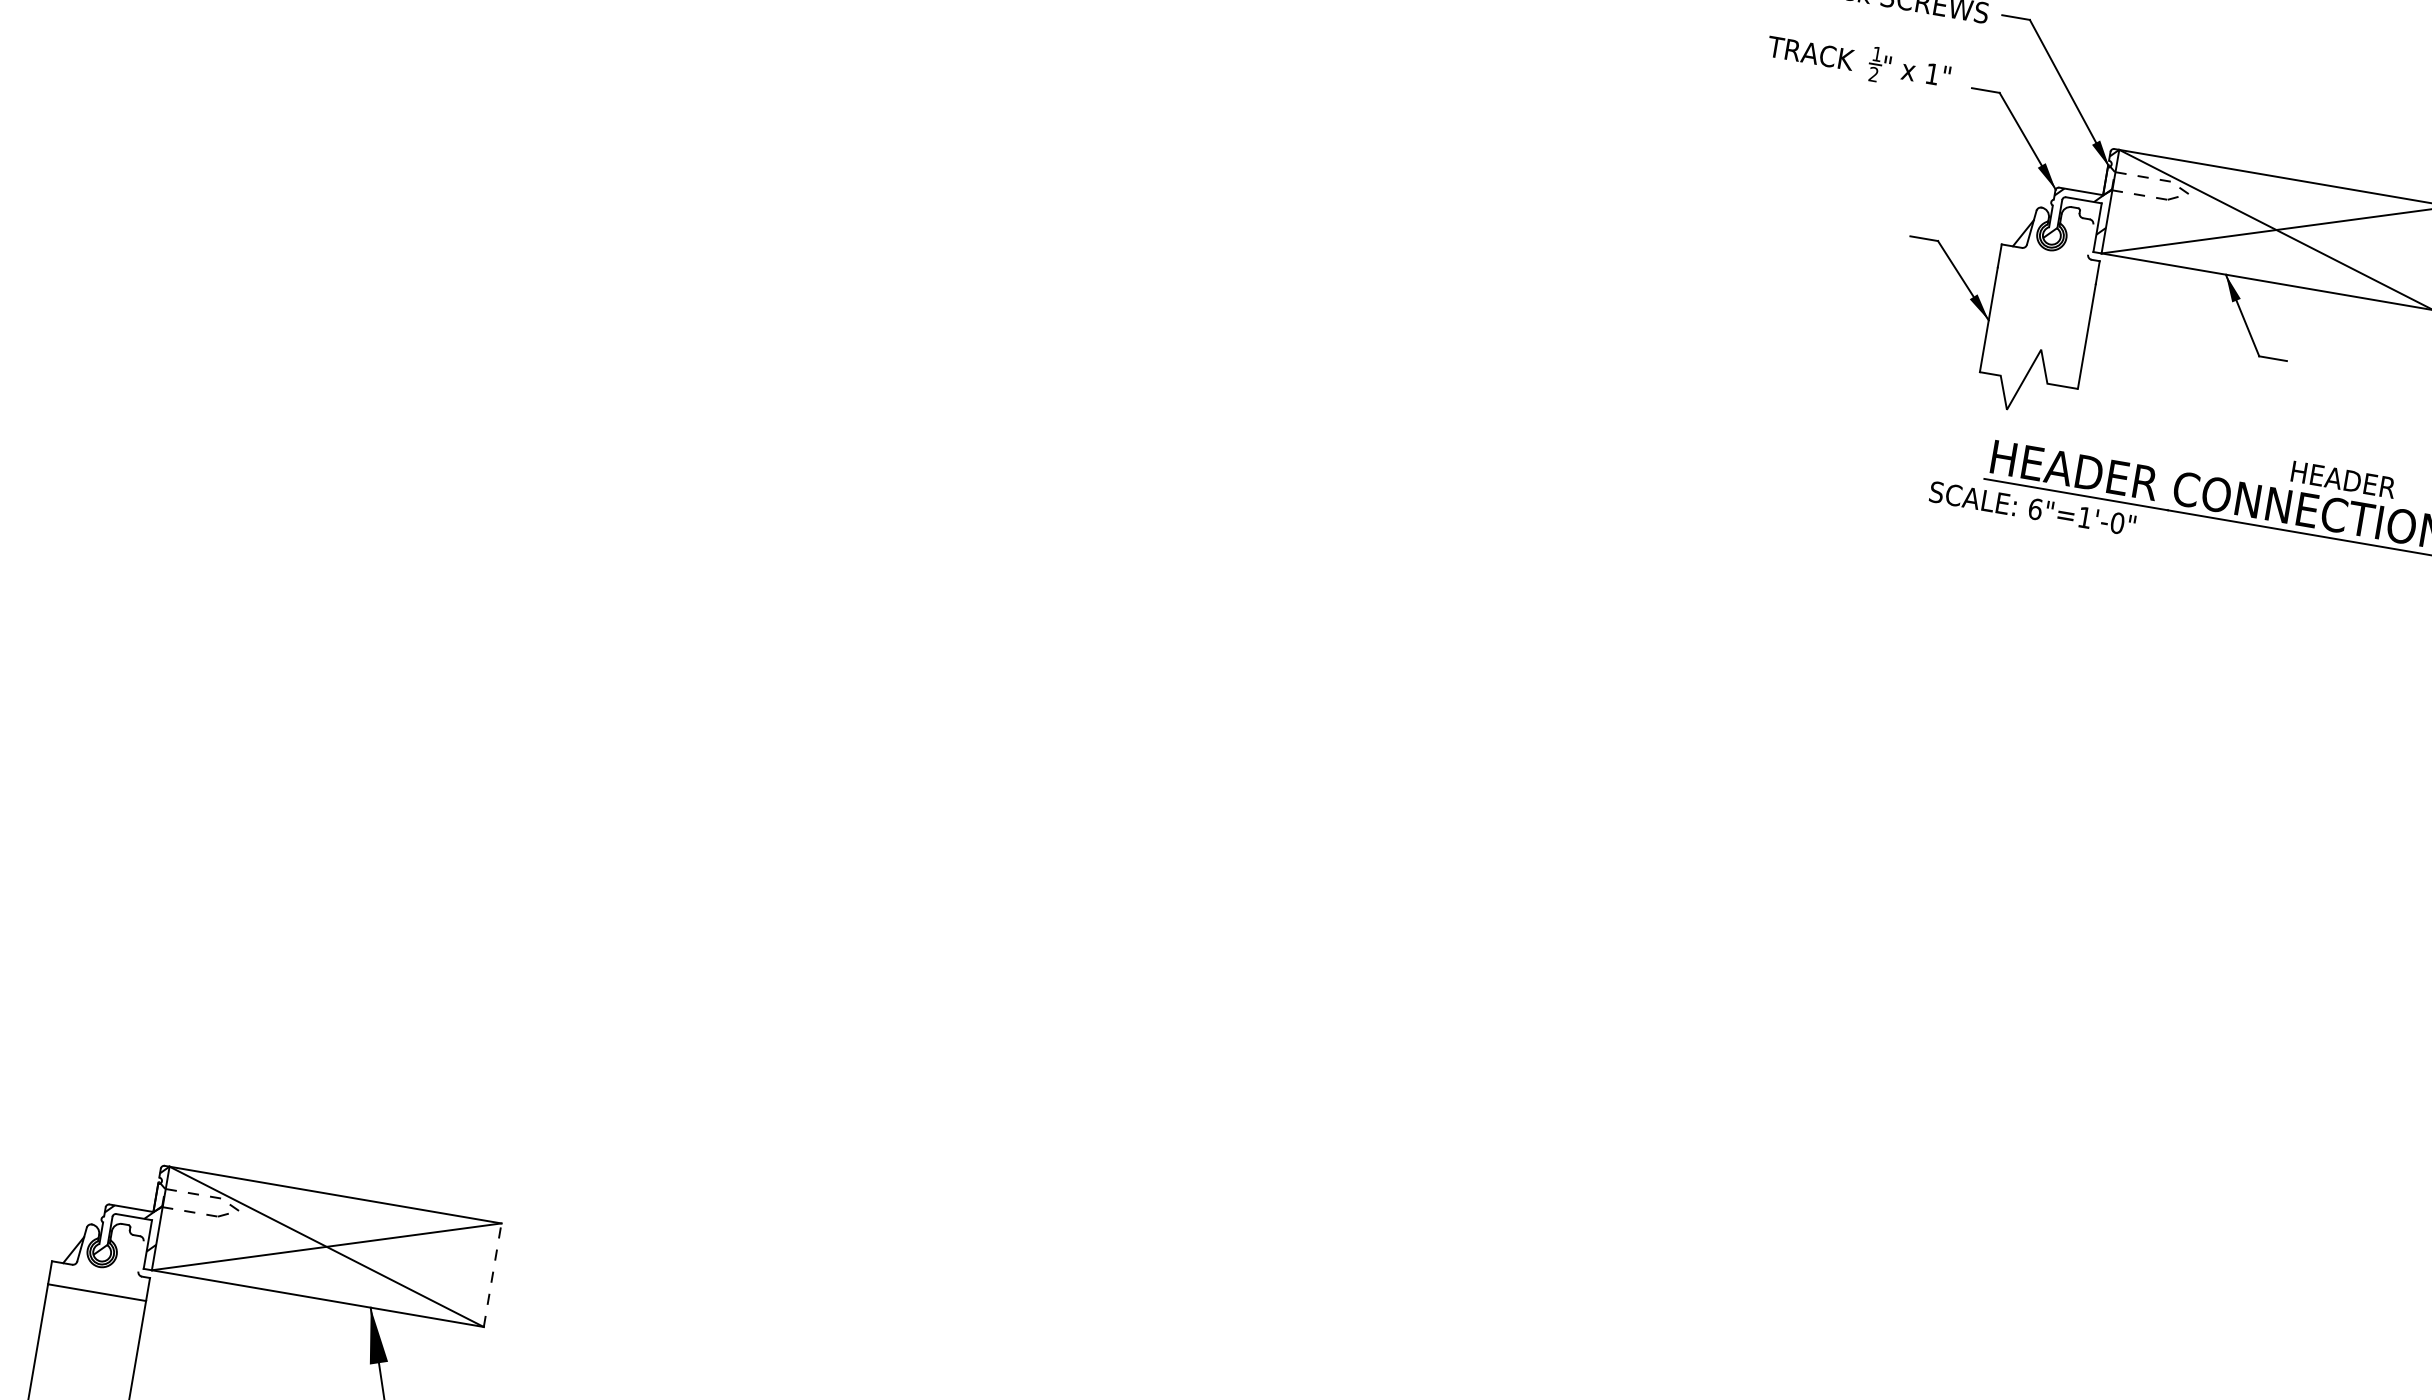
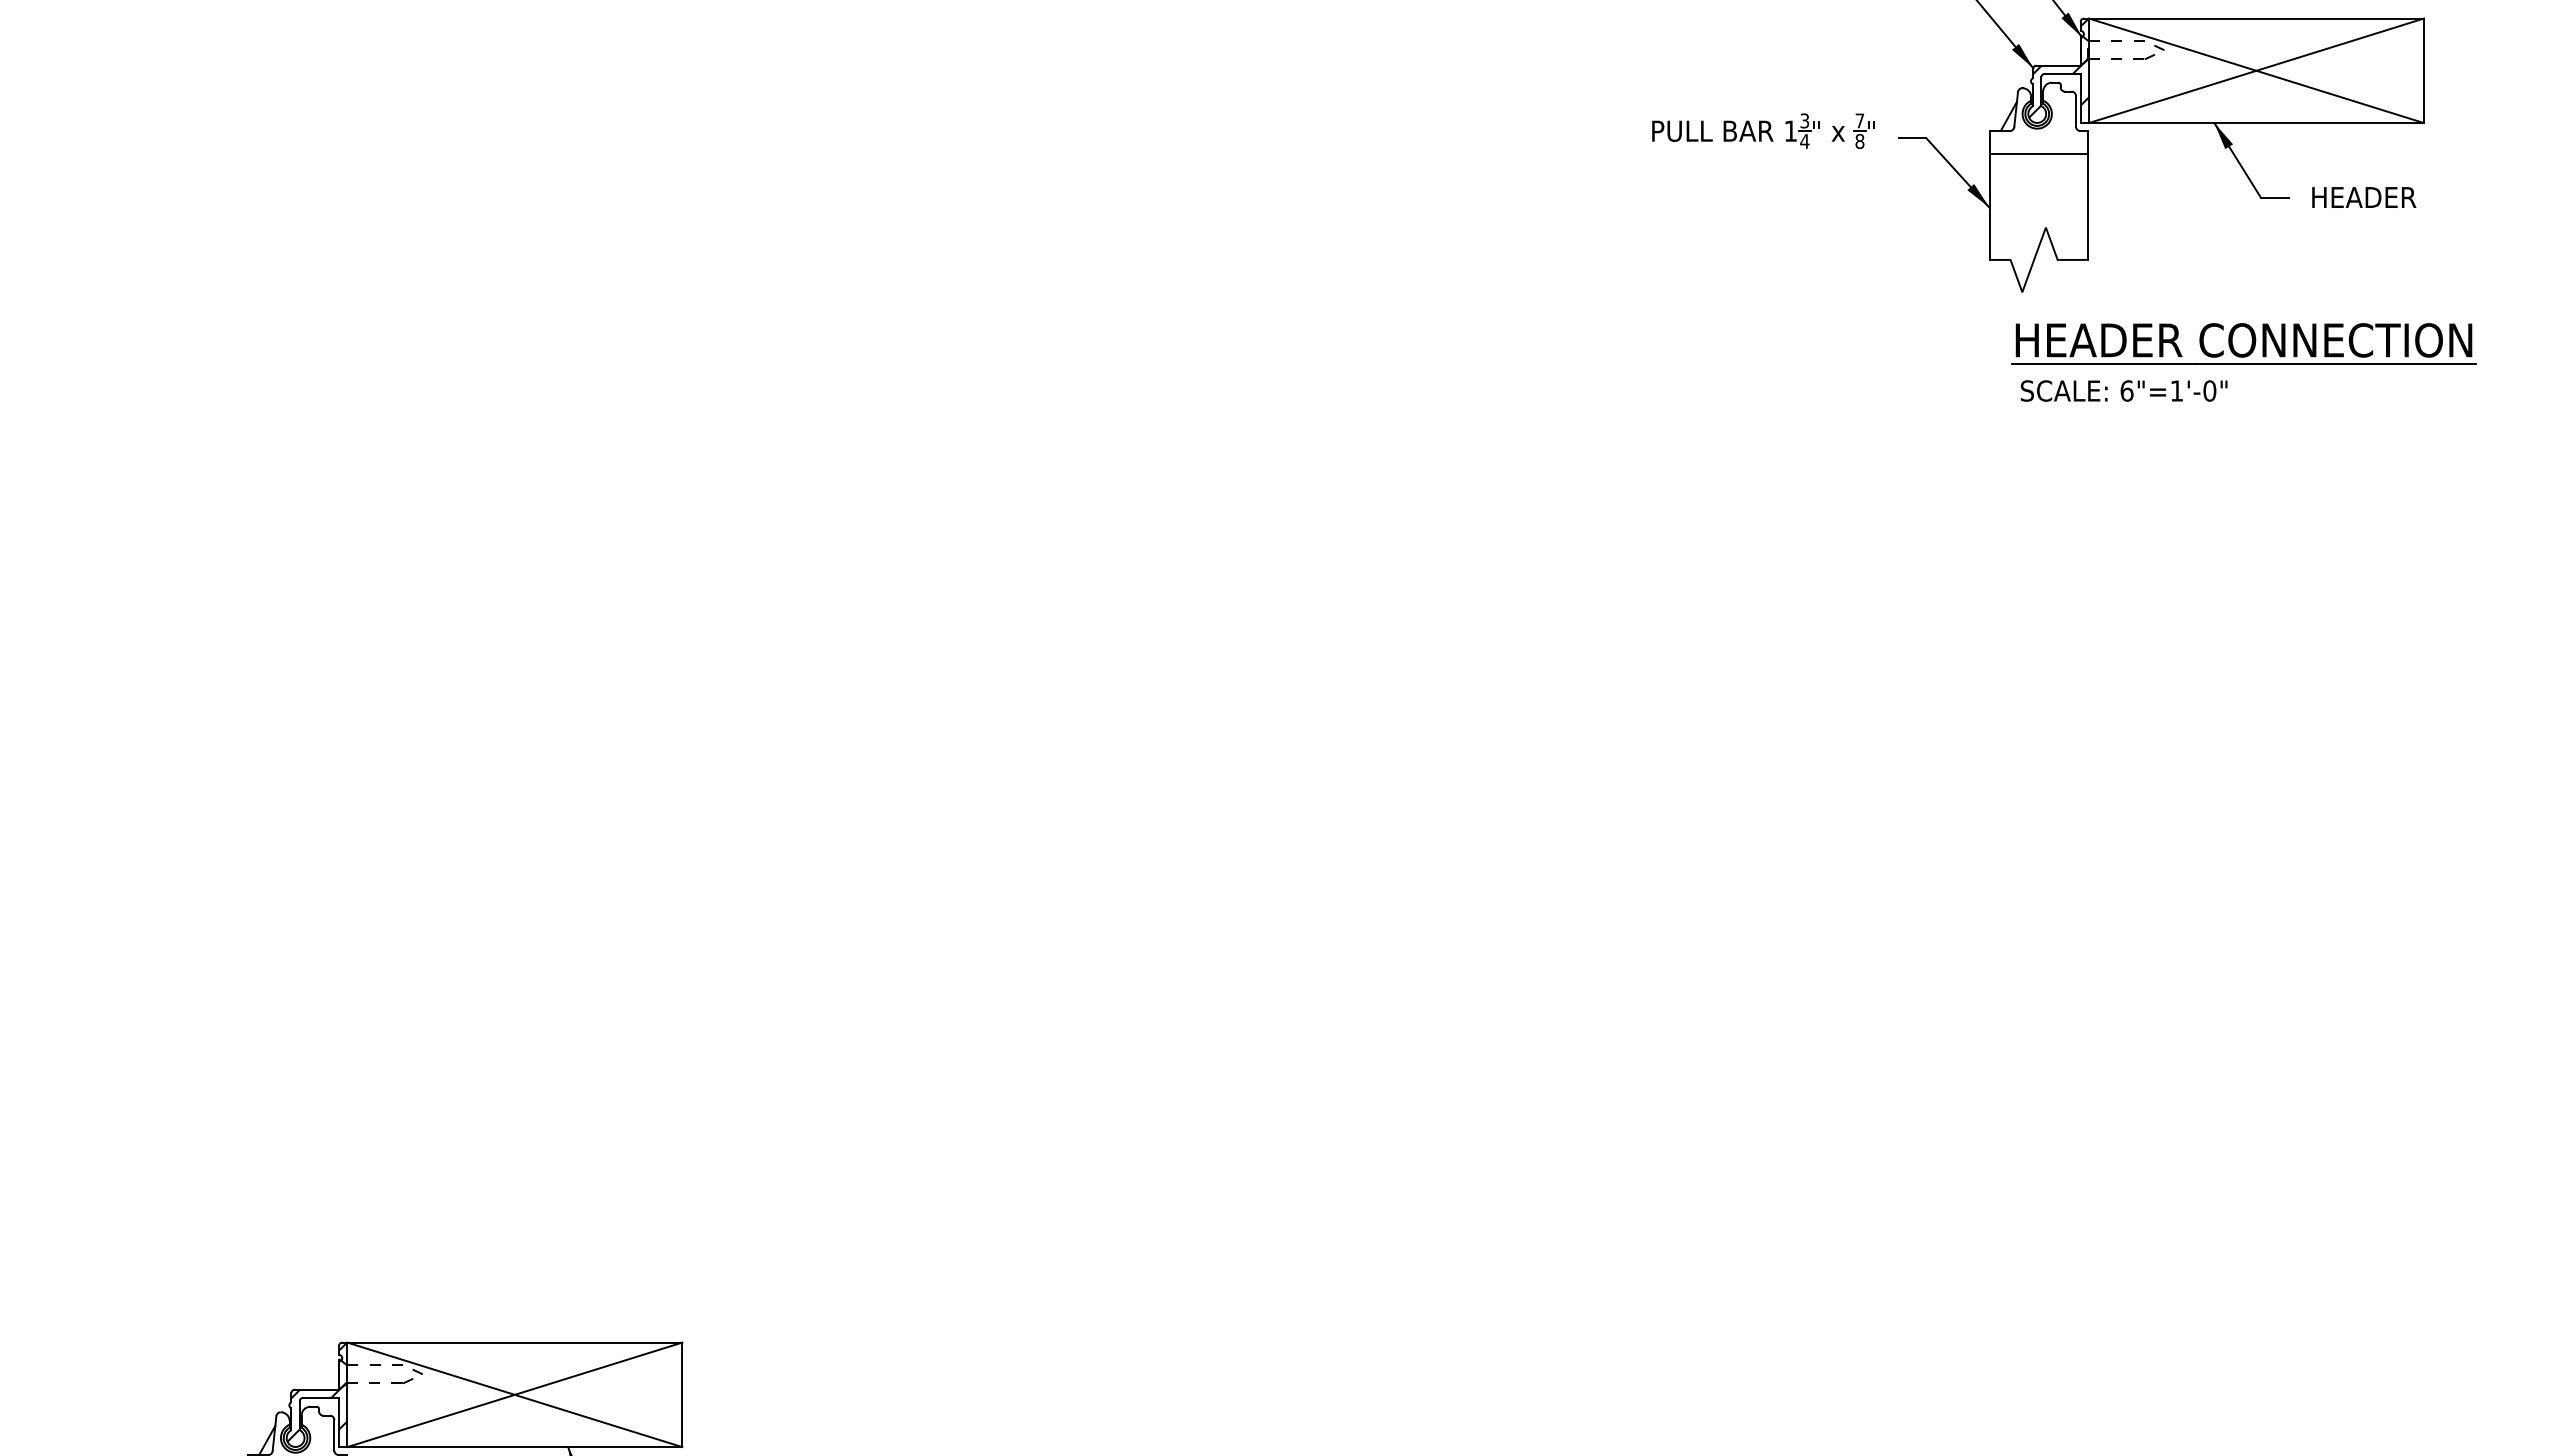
part: (1777, 205) -> (1763, 130), added
line: (2090, 239) -> (2075, 111), added
line: (2046, 276) -> (2038, 154), added
text: (2343, 479) -> (2364, 197), moved
text: (2032, 508) -> (2123, 390), moved
line: (141, 1256) -> (334, 1435), added
line: (492, 1274) -> (682, 1394), dashed -> solid

